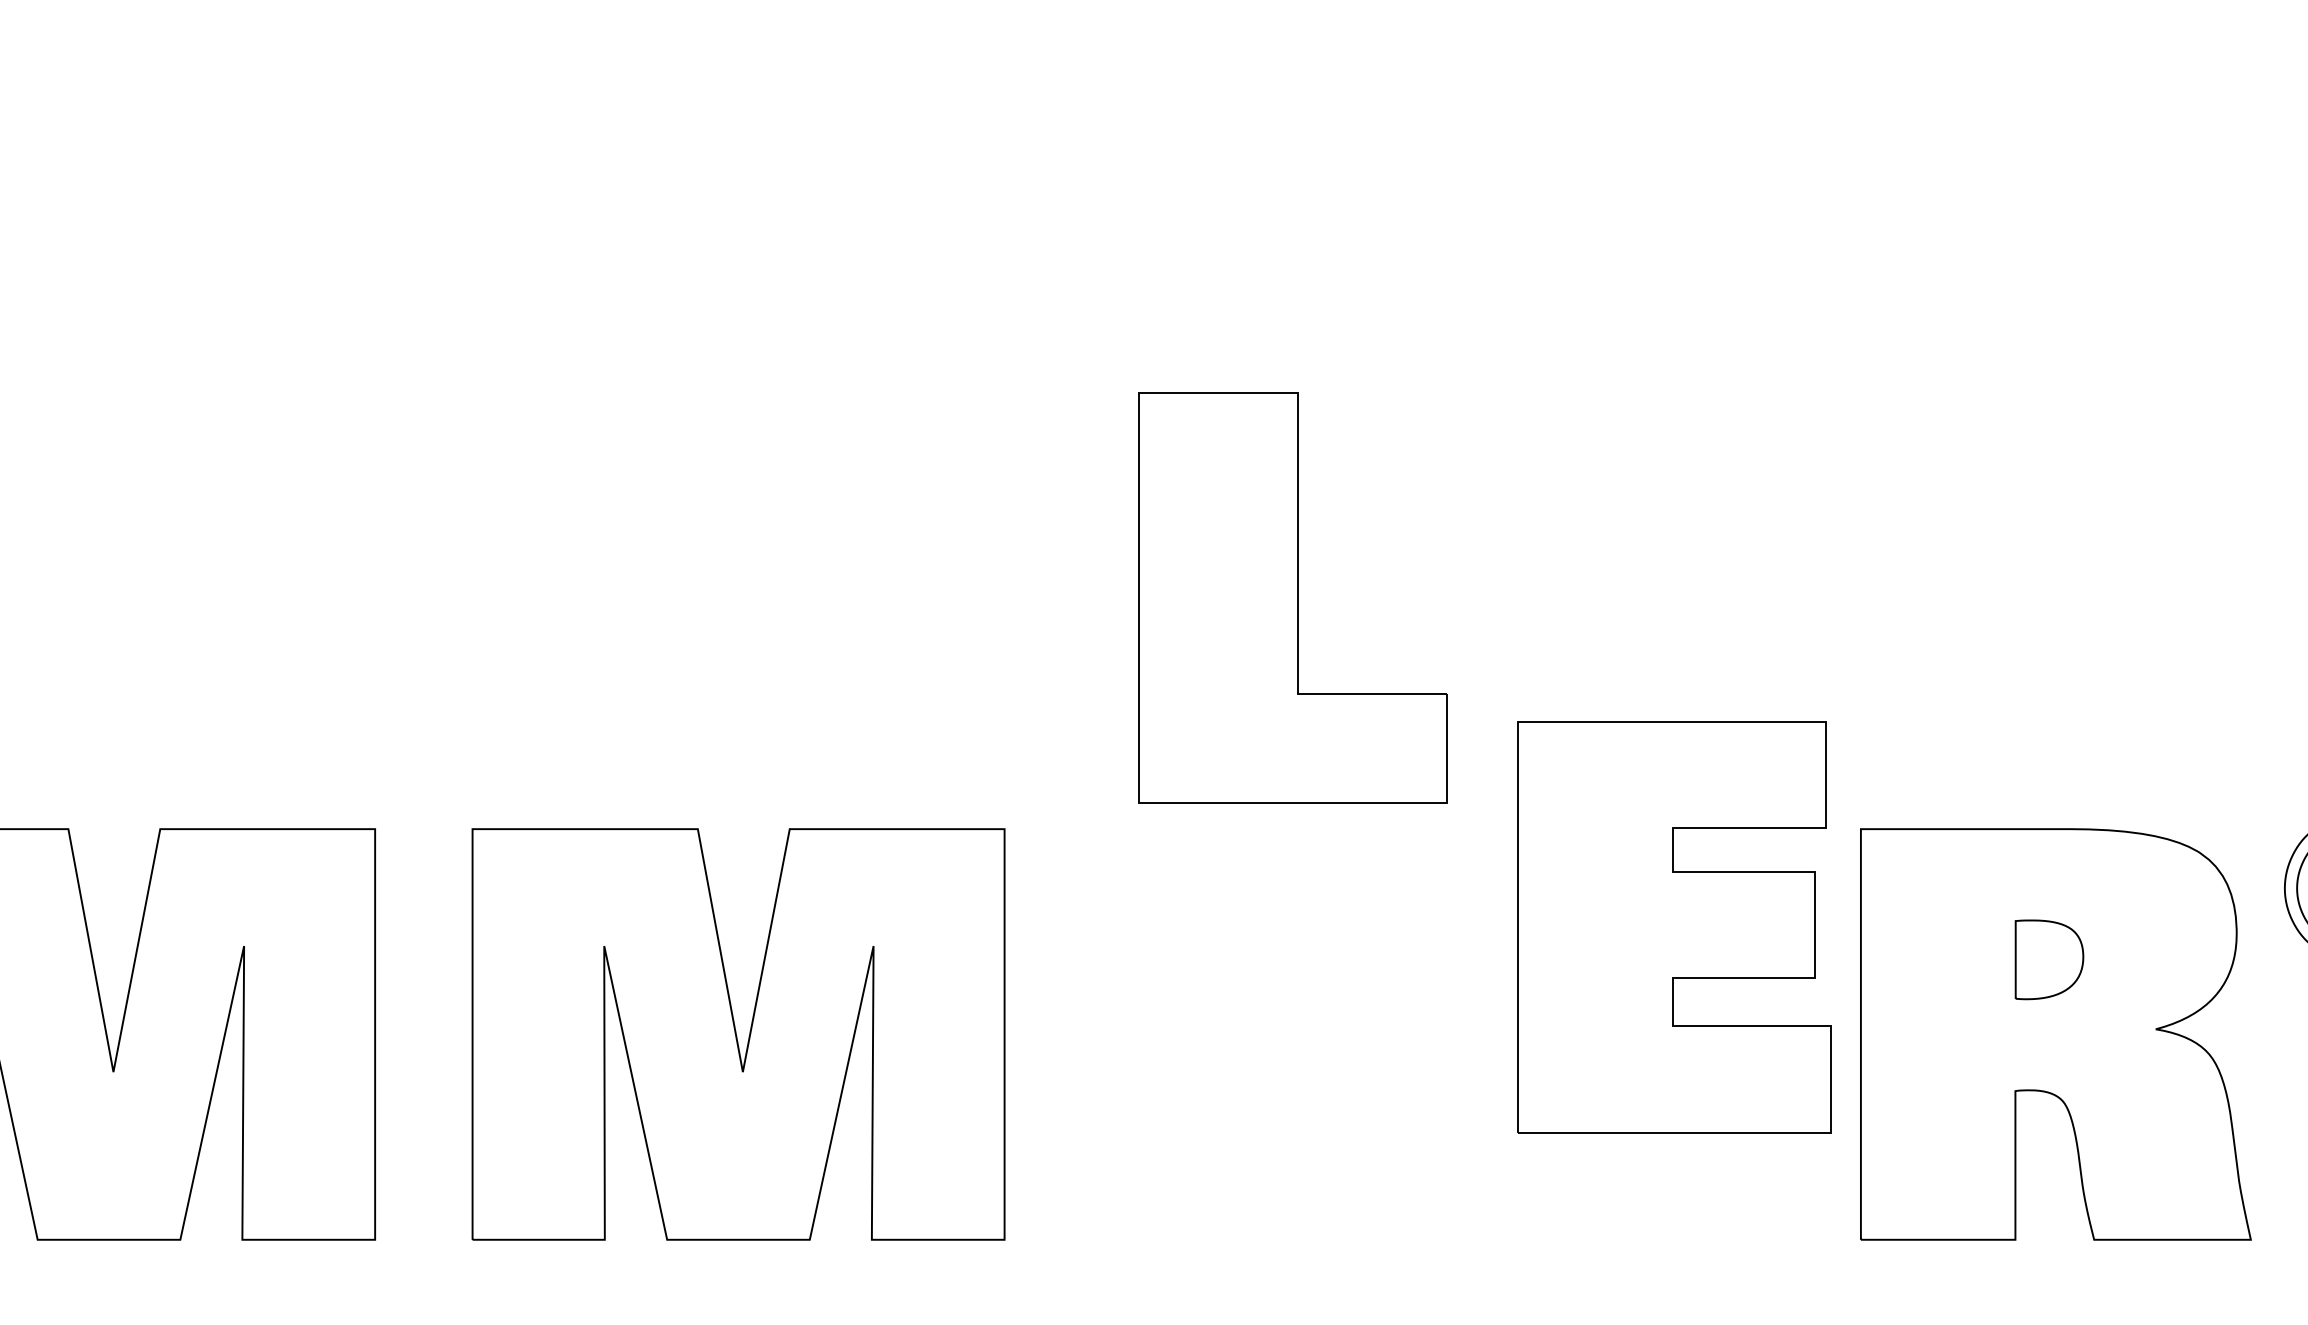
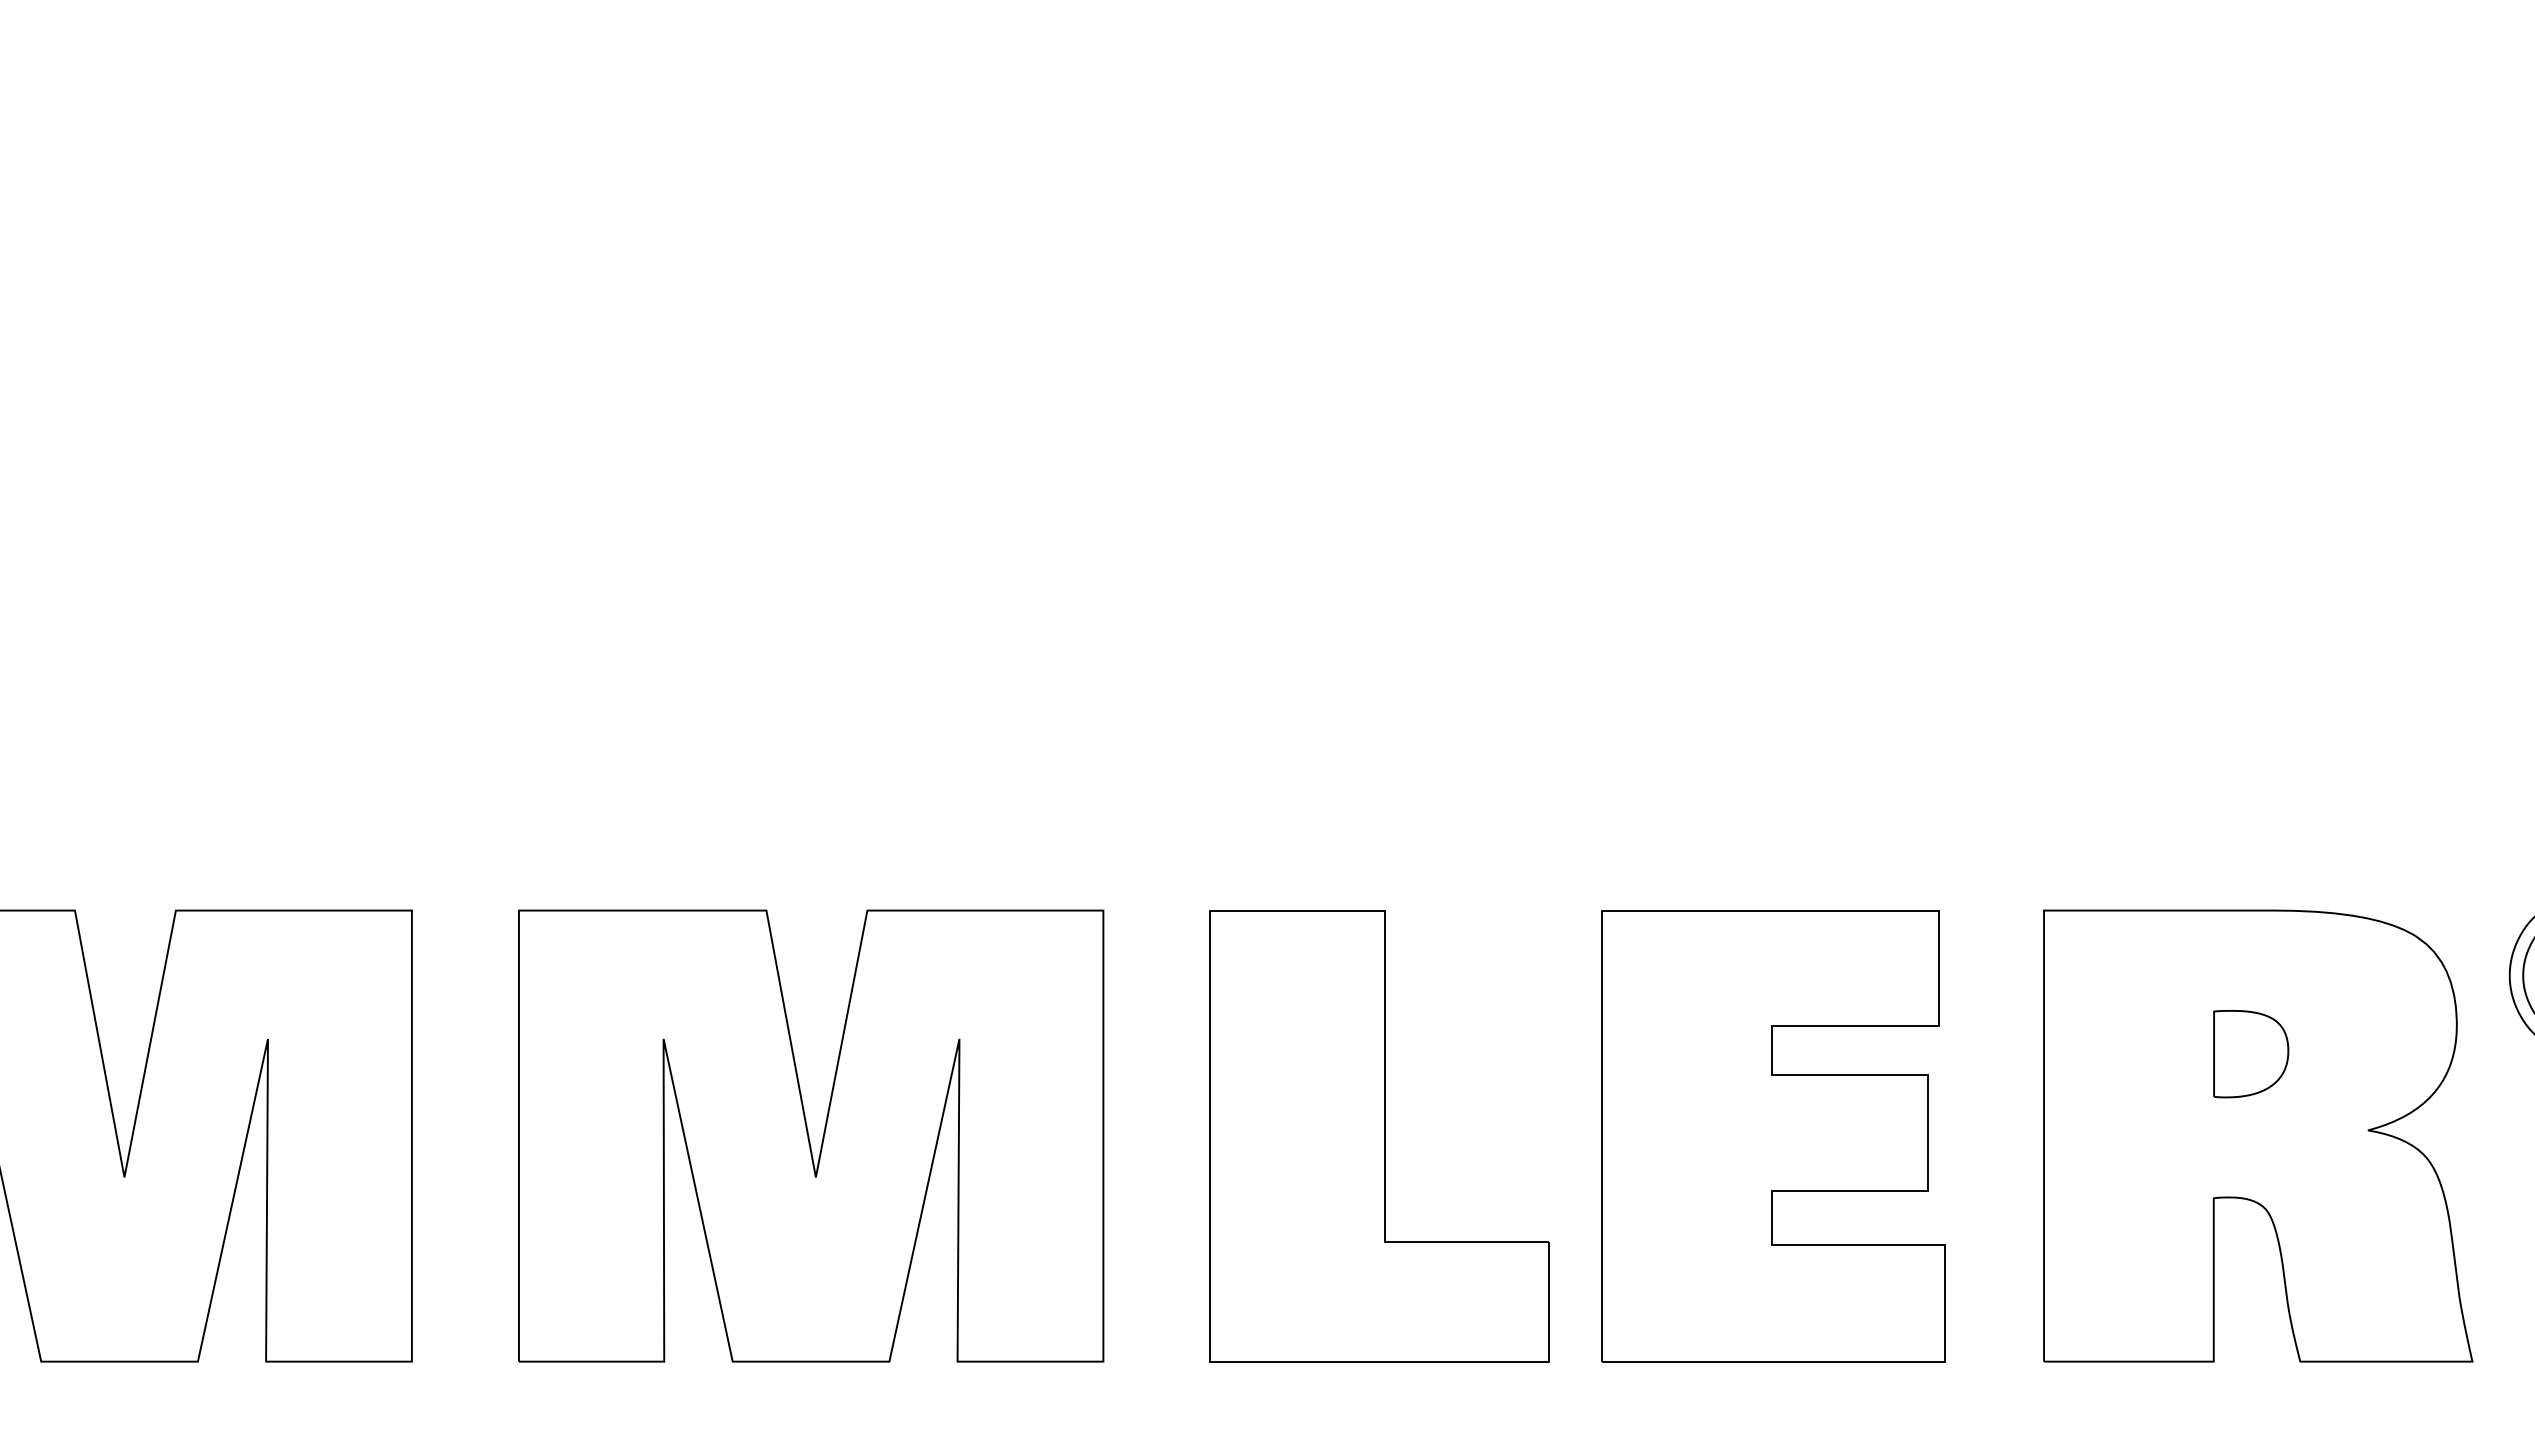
part: (1292, 597) -> (1378, 1136), moved
part: (1674, 927) -> (1773, 1136), moved

